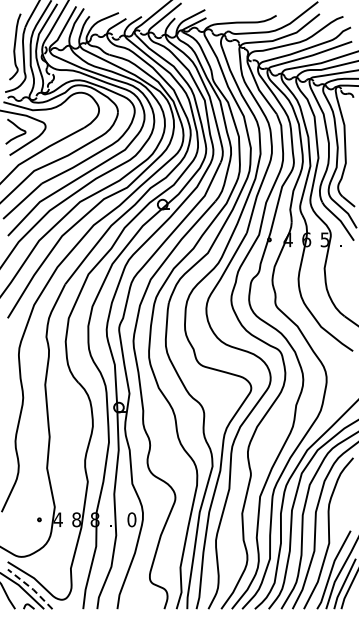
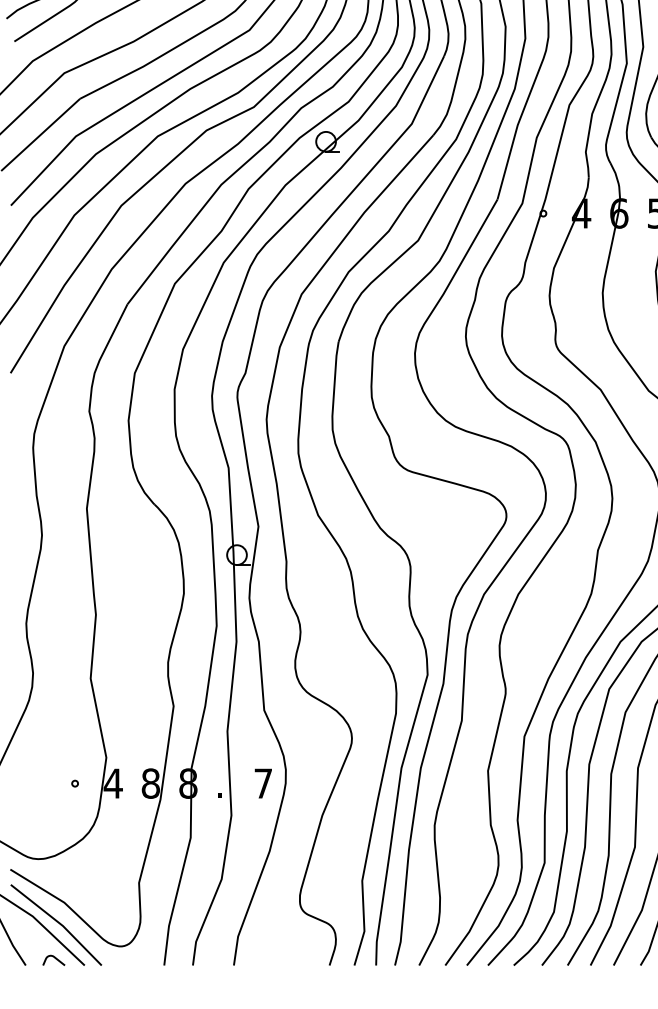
text: (131, 519) -> (262, 782), 0 -> 7
line: (31, 588) -> (58, 923), dashed -> solid

